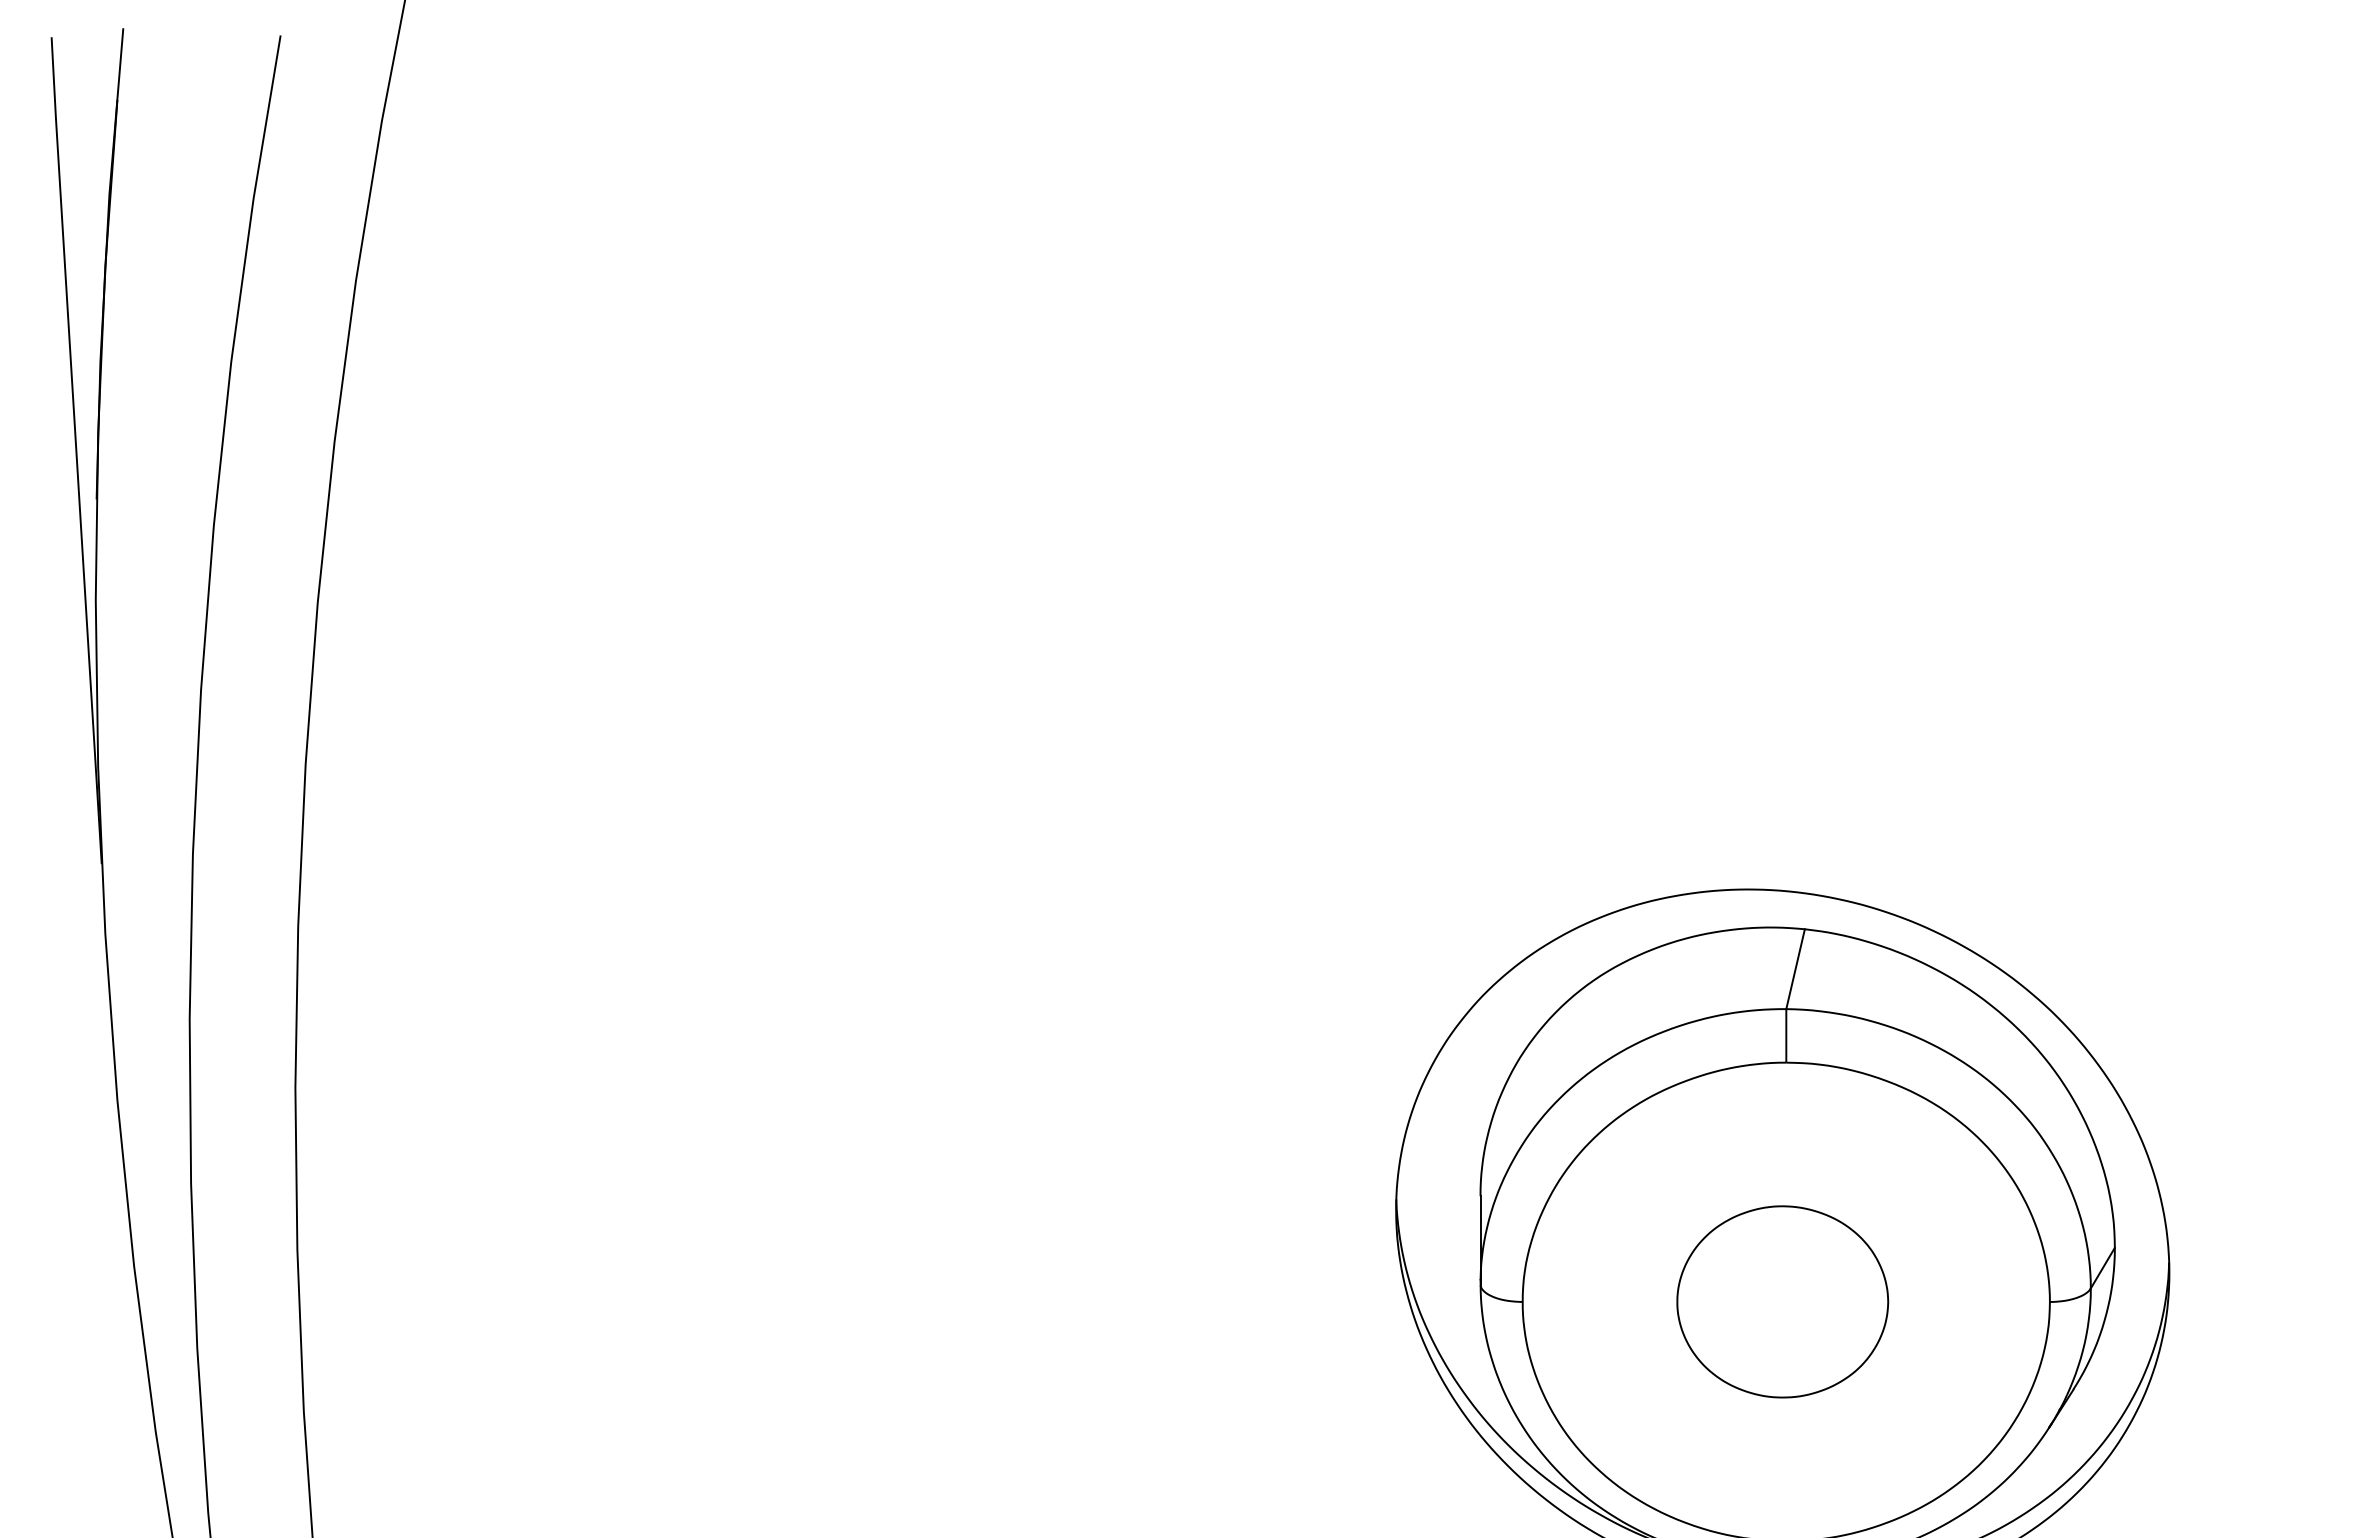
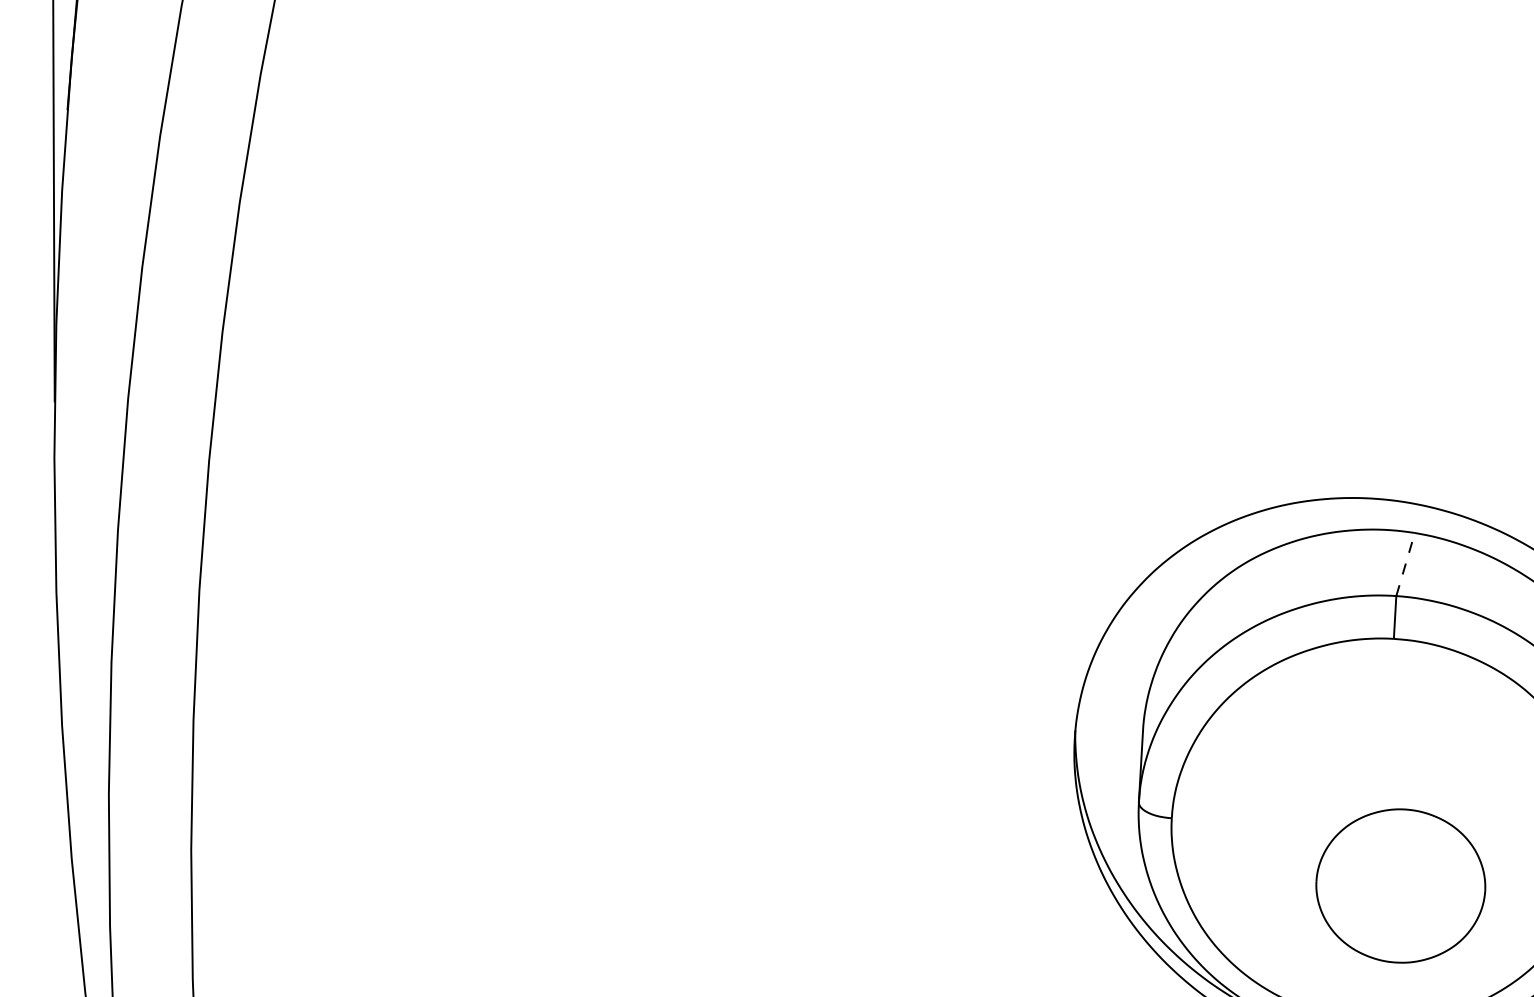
line: (1795, 969) -> (1405, 564), solid -> dashed
part: (1782, 1301) -> (1400, 885), moved

